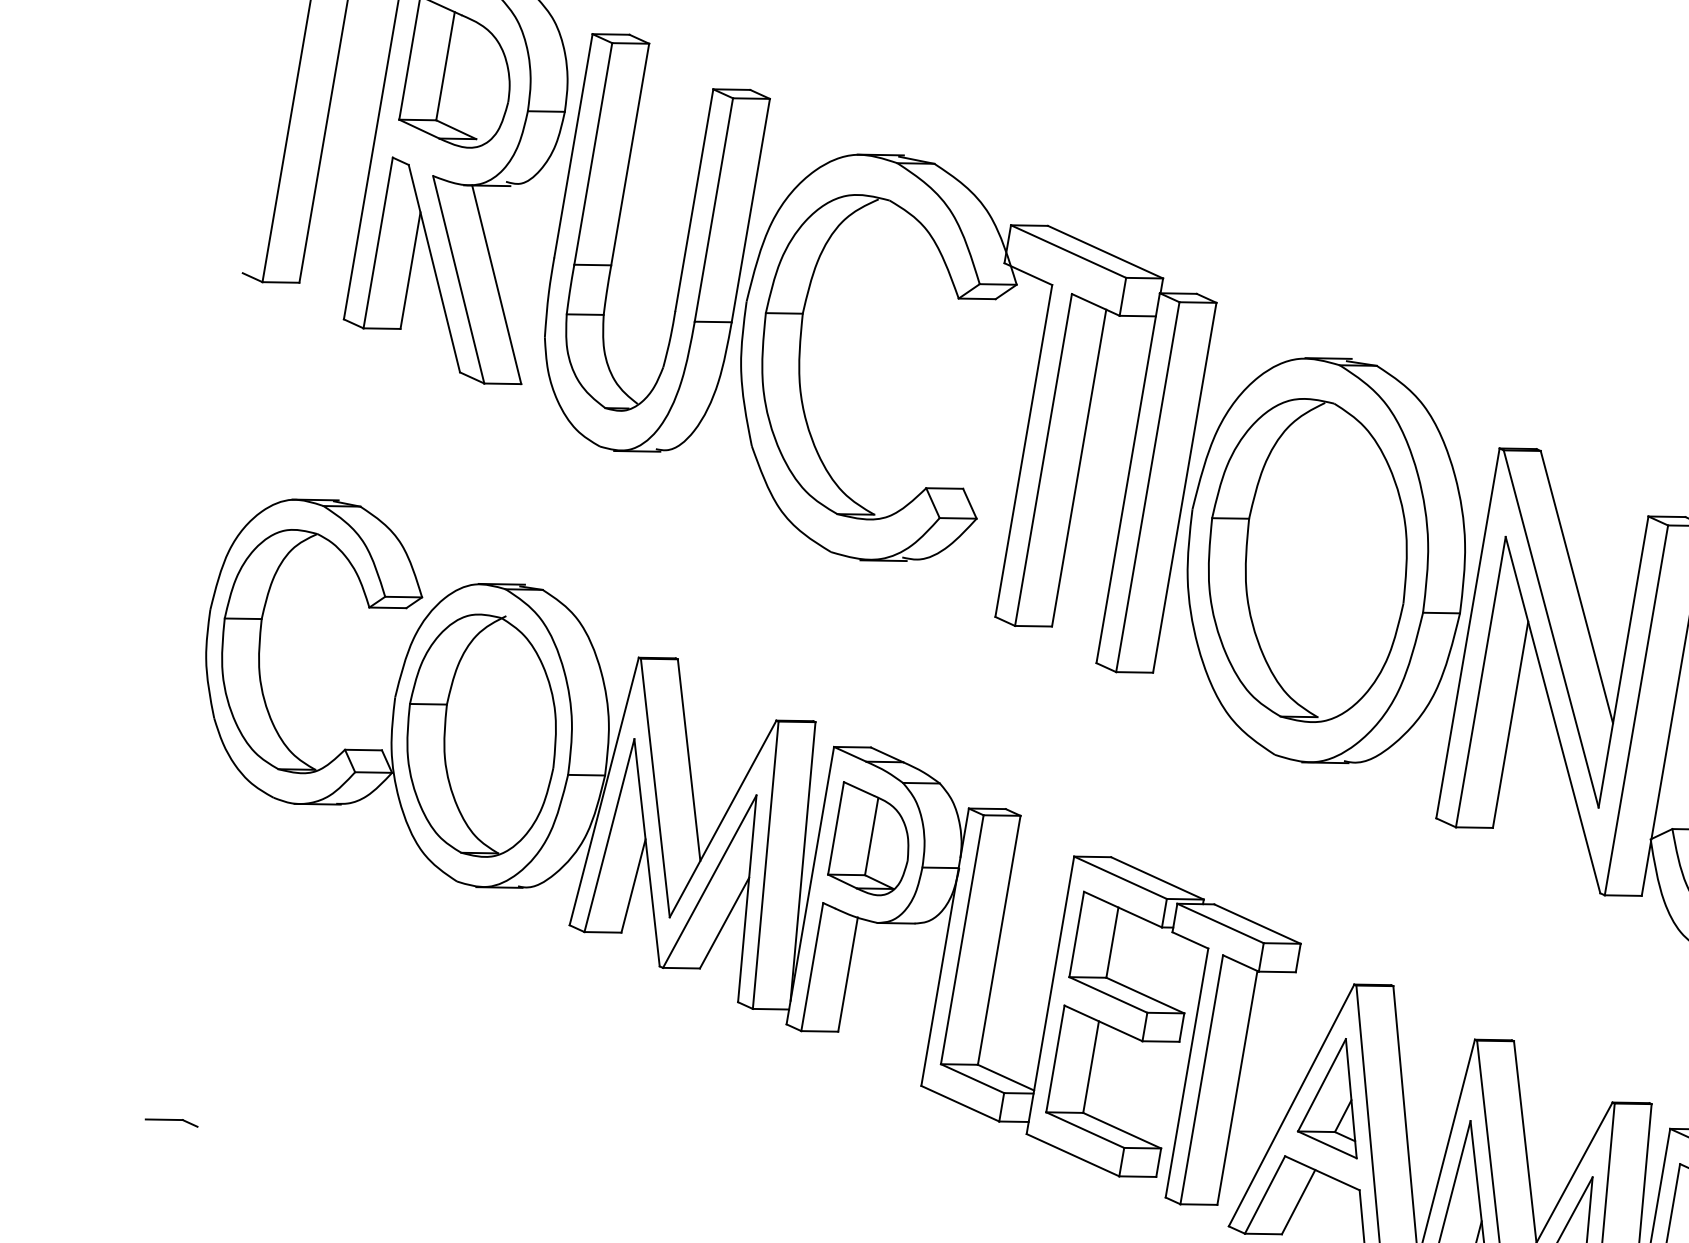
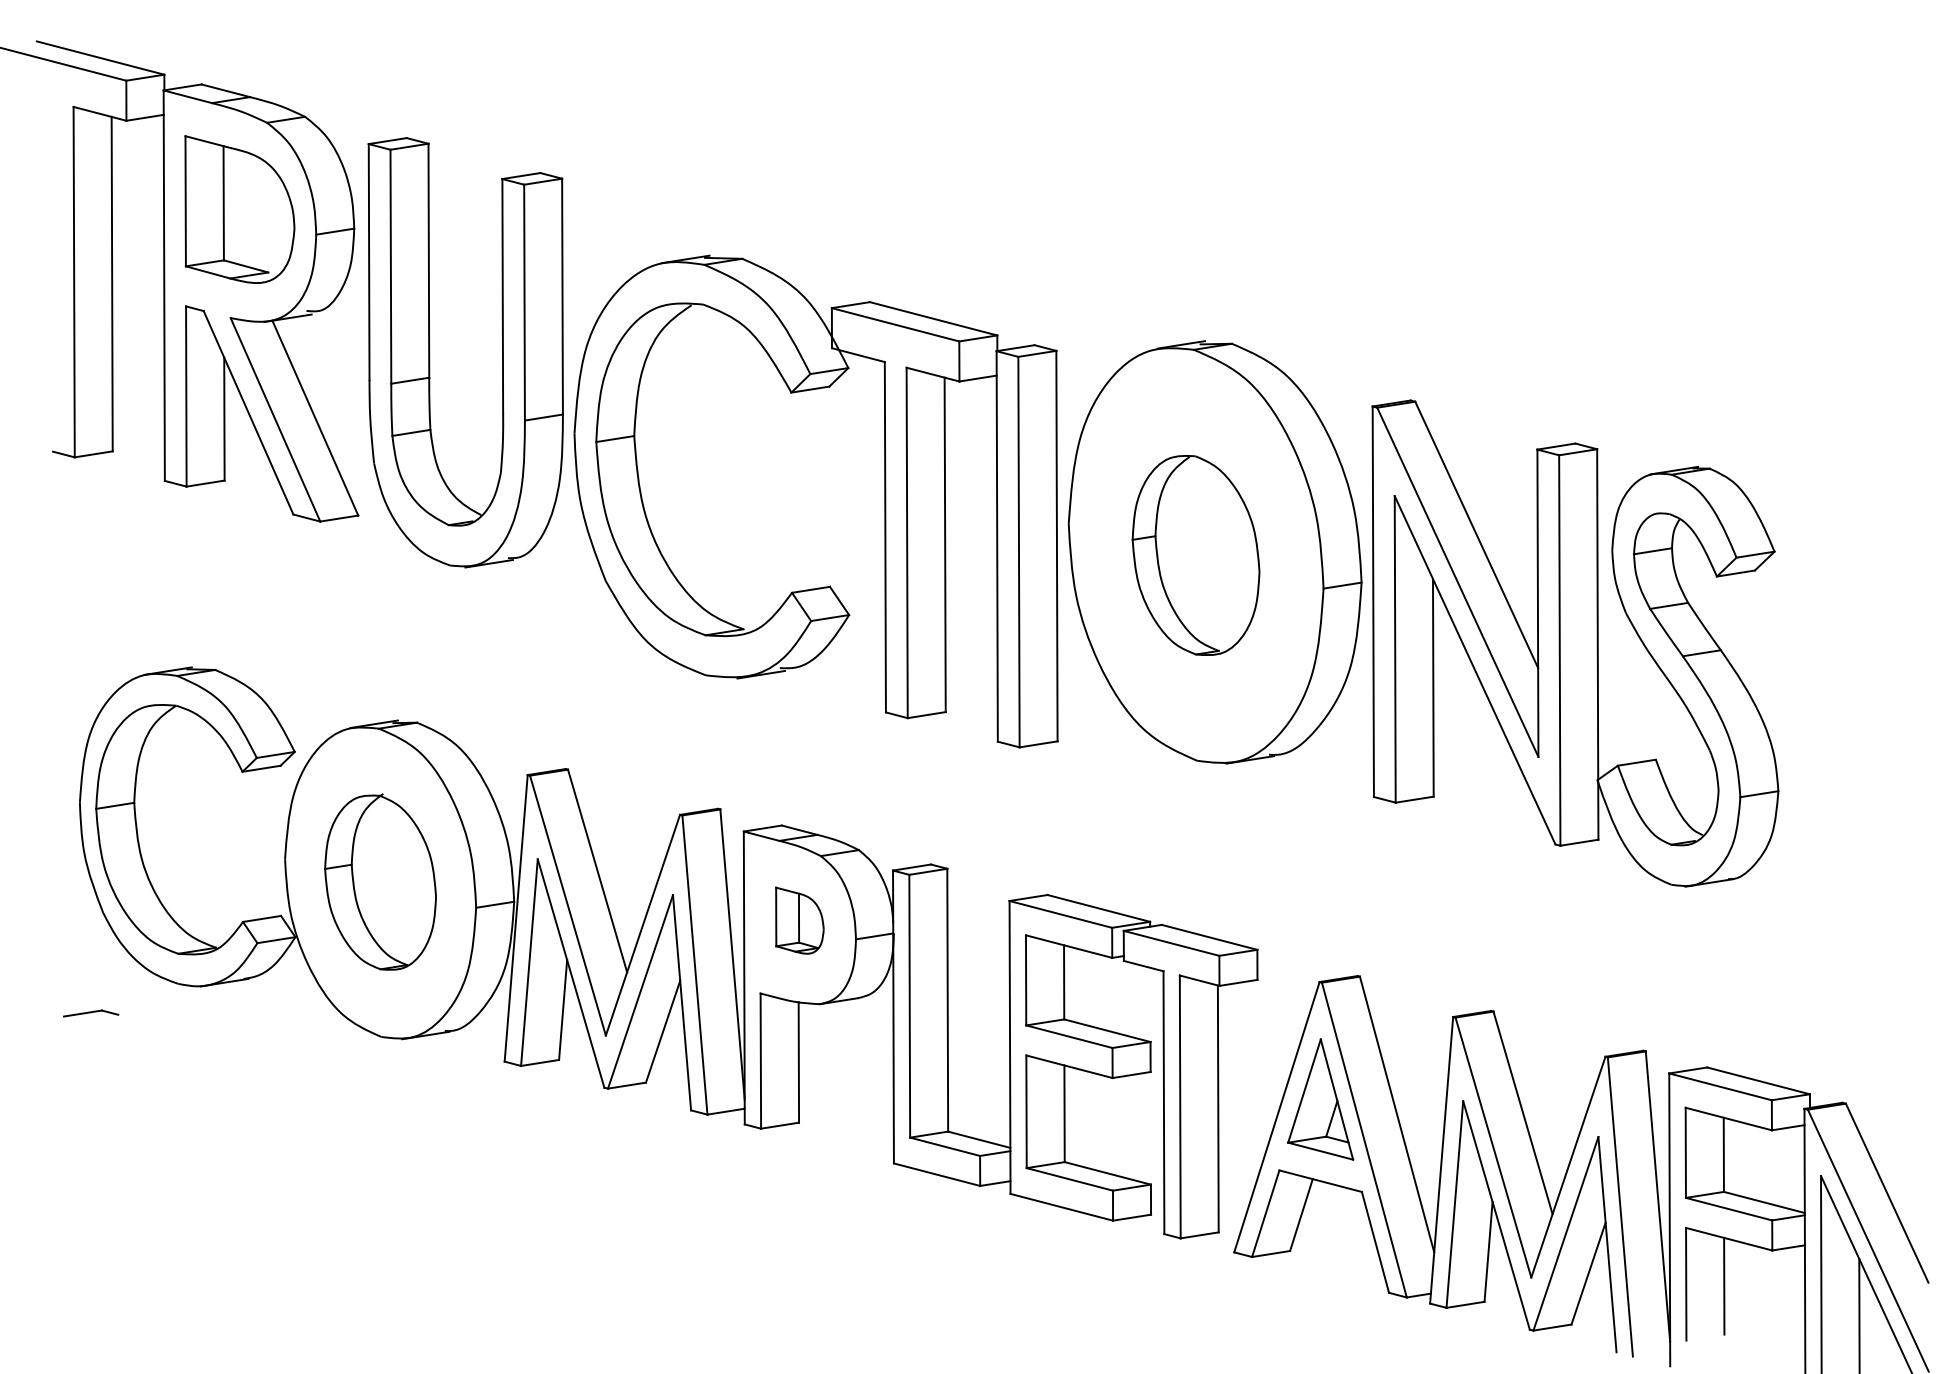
part: (1028, 417) -> (884, 501), moved
part: (1307, 560) -> (1195, 555), size x0.6
part: (481, 734) -> (380, 881), size x0.7
part: (872, 840) -> (799, 920), size x0.6
part: (172, 1121) -> (91, 1013), moved

